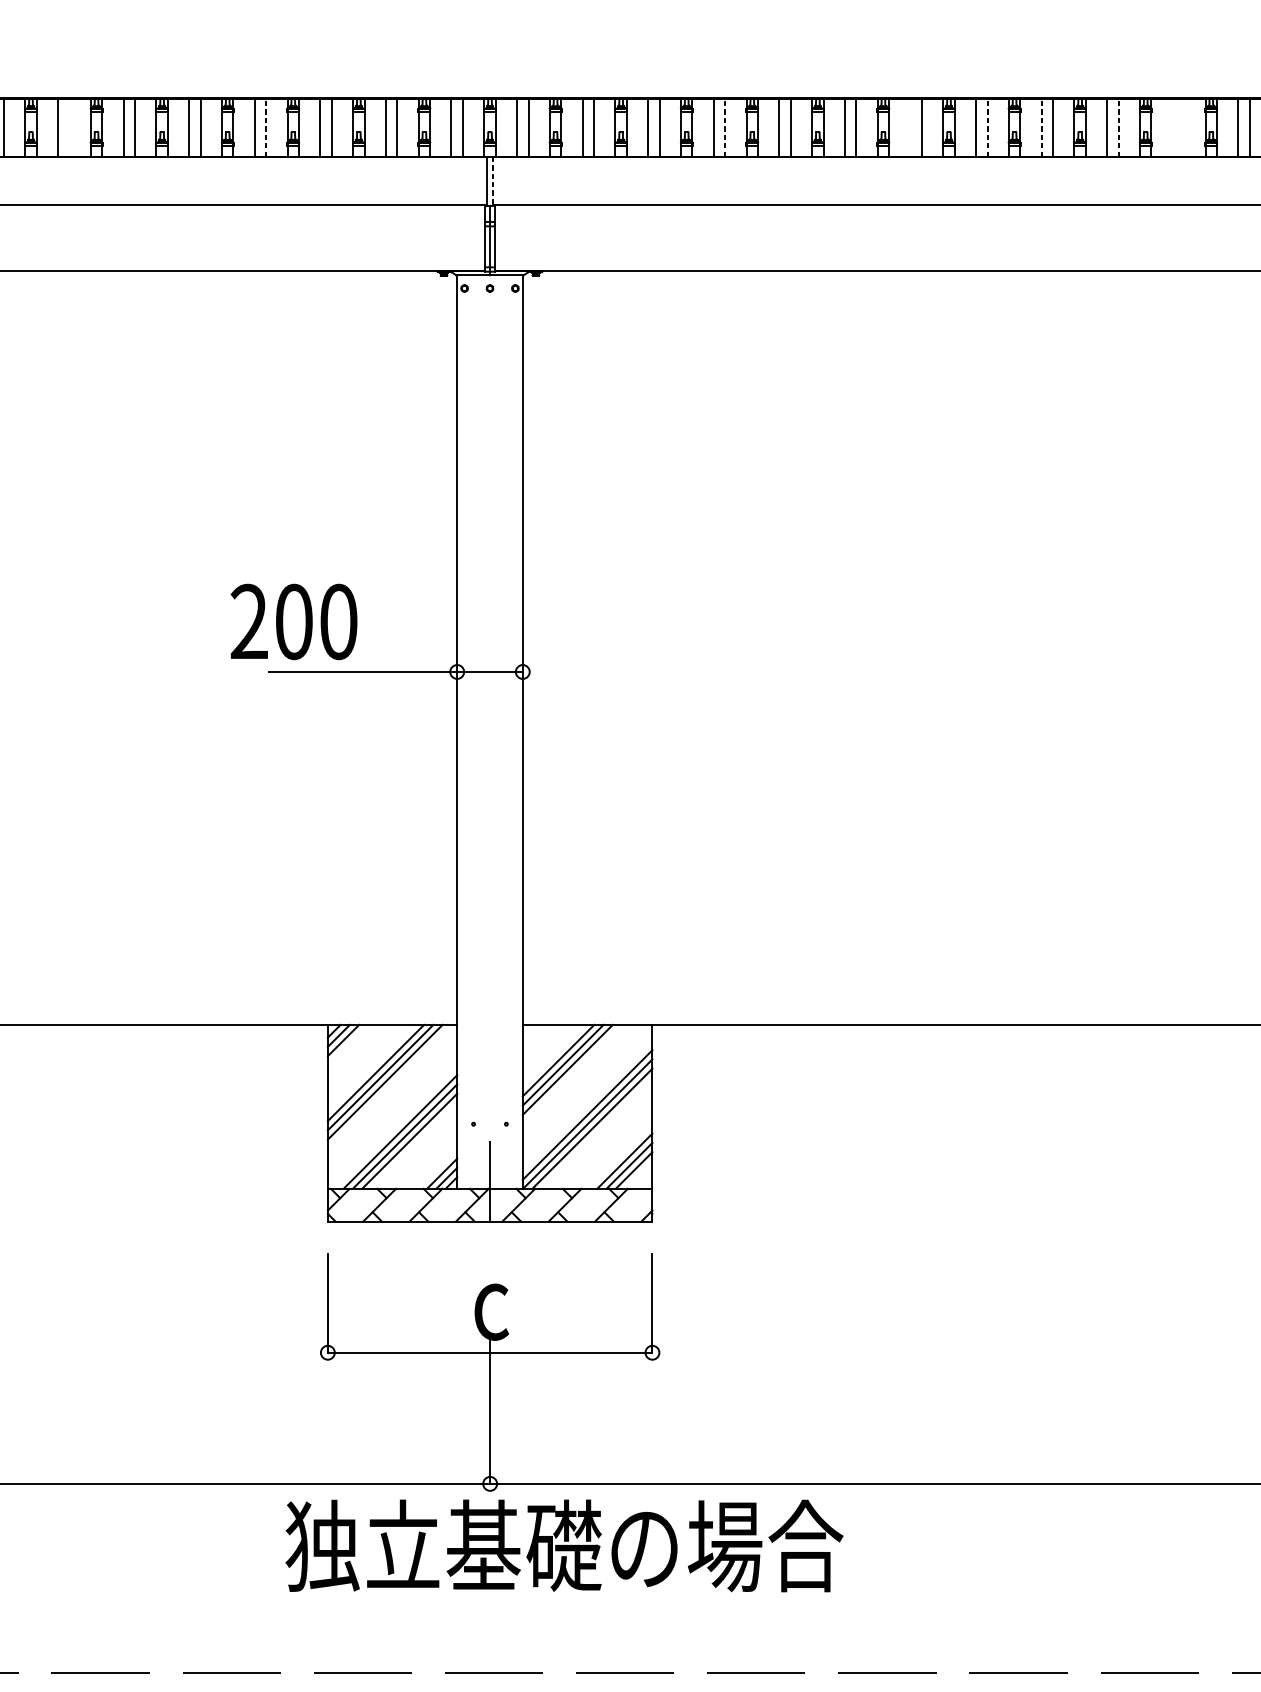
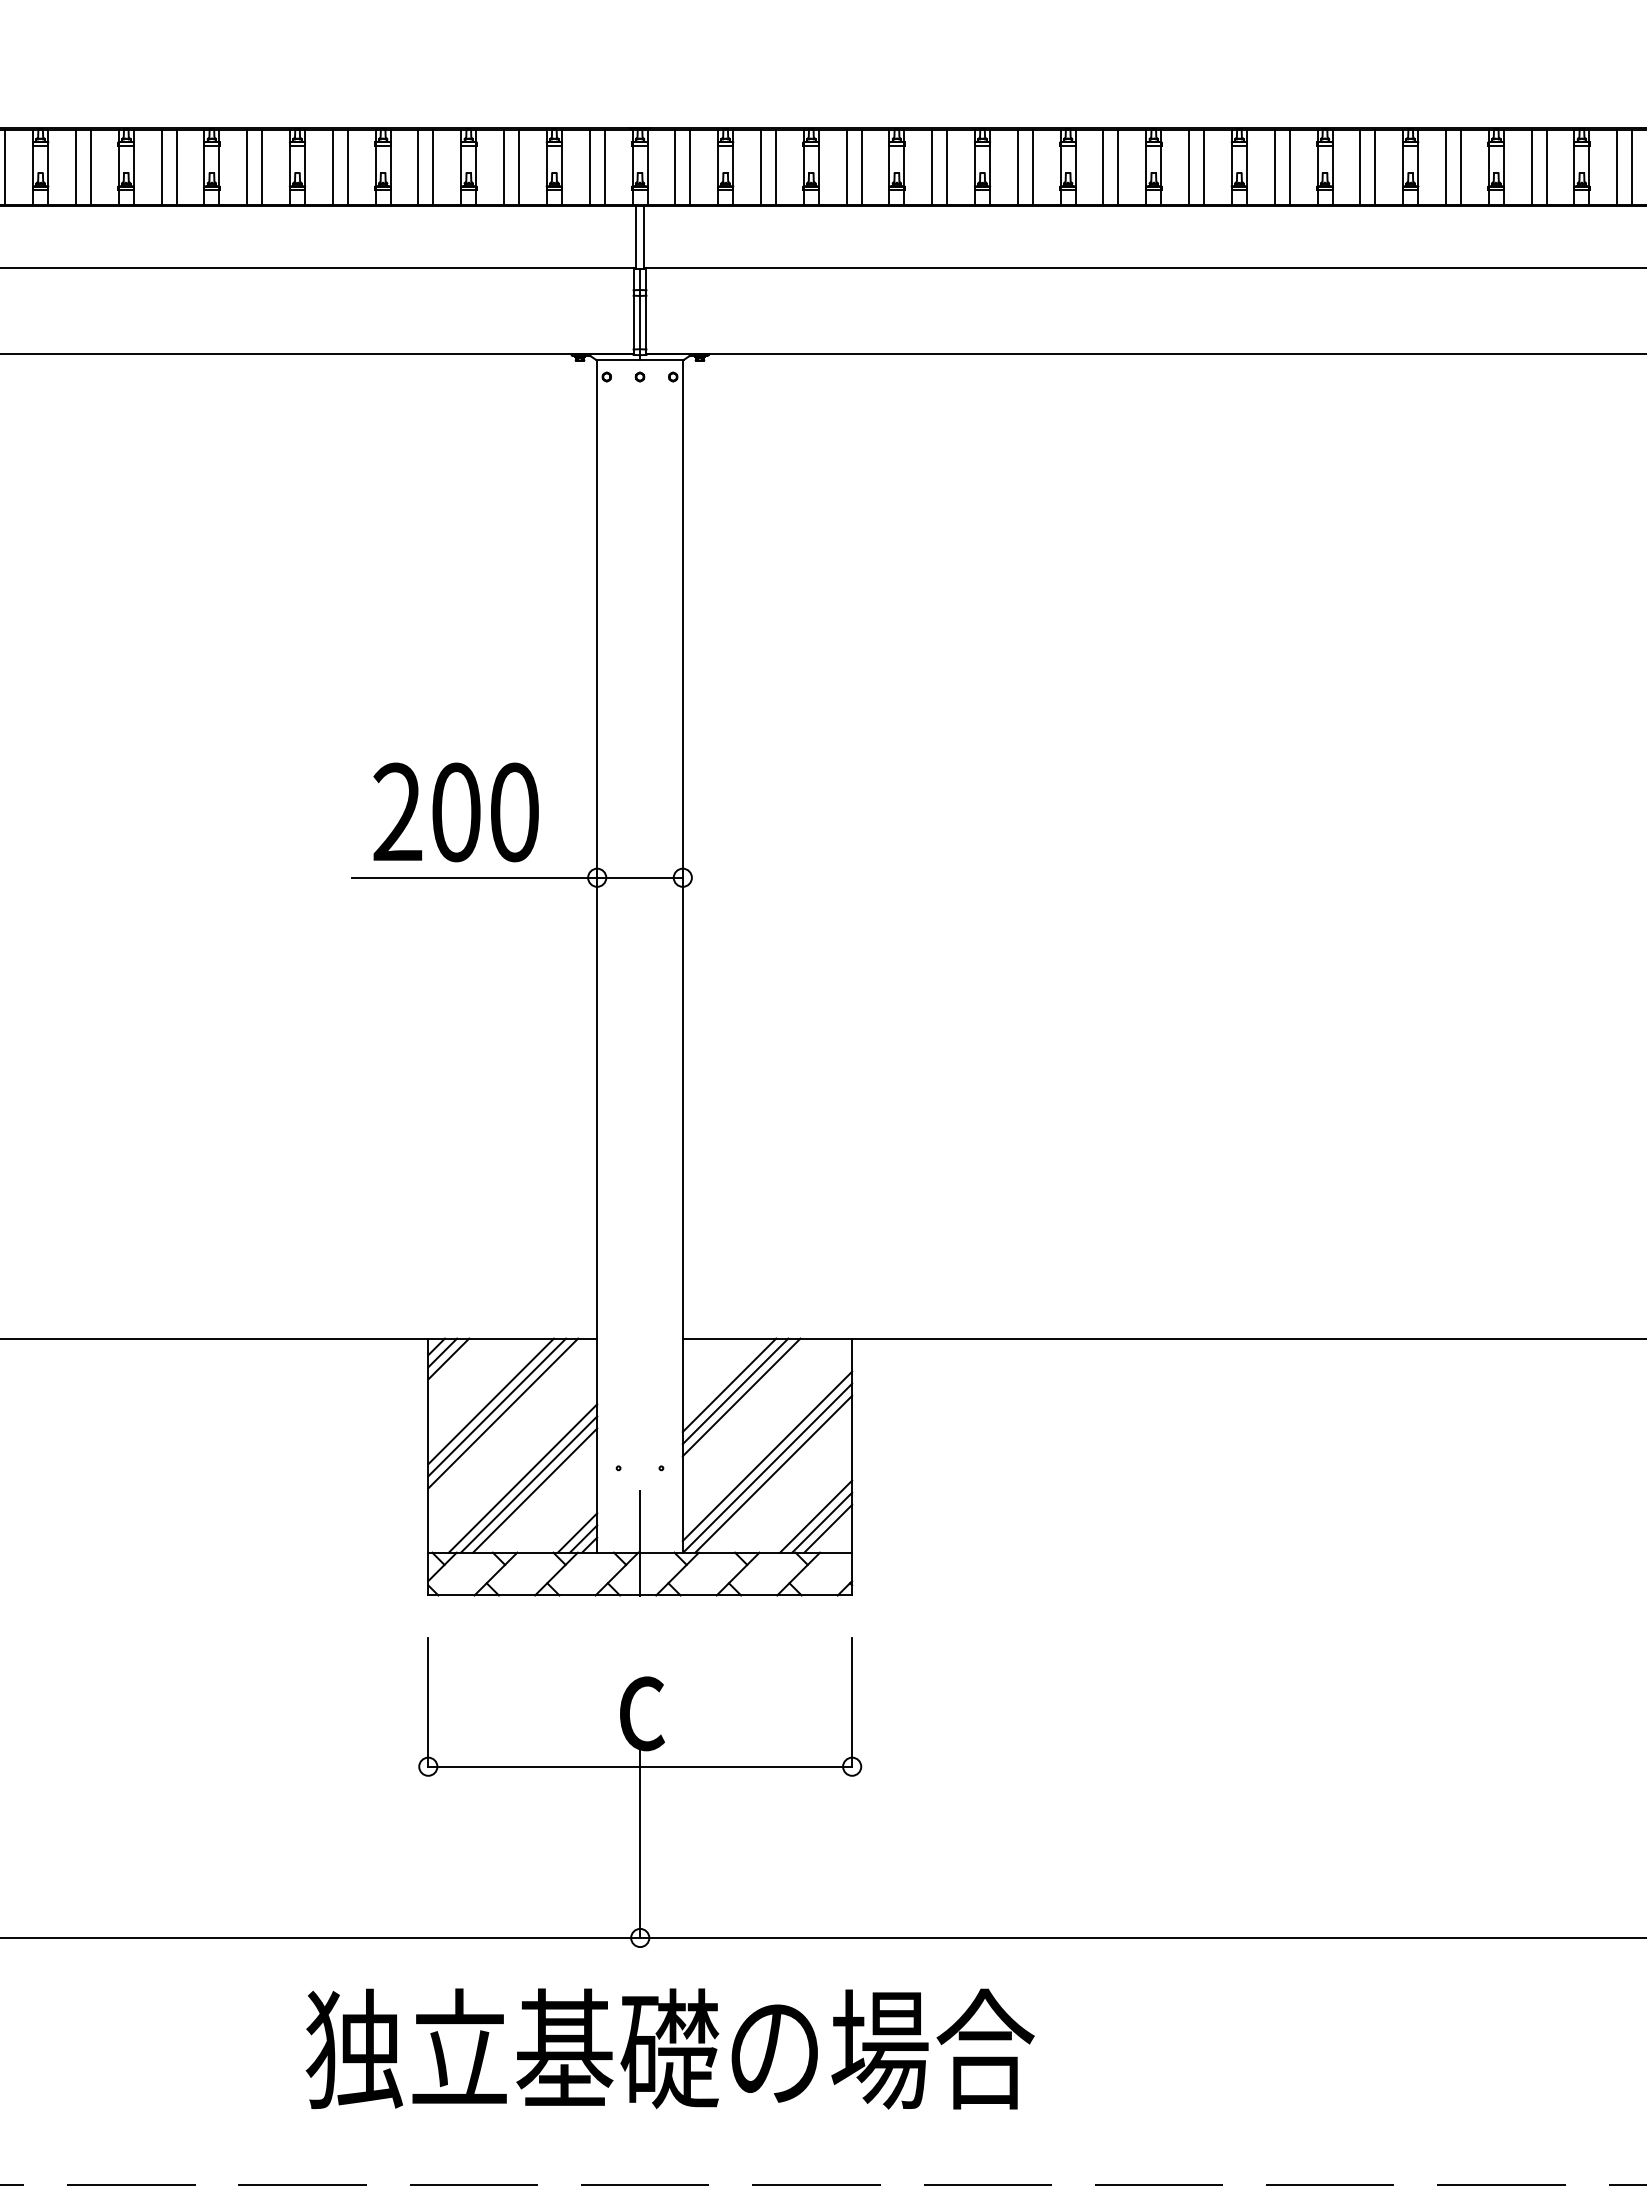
line: (69, 128) -> (90, 167), added
line: (265, 128) -> (347, 167), dashed -> solid
line: (725, 128) -> (947, 167), dashed -> solid
line: (910, 128) -> (1189, 167), added
line: (987, 128) -> (1289, 167), dashed -> solid
line: (1041, 128) -> (1360, 167), dashed -> solid
line: (1118, 128) -> (1460, 167), dashed -> solid
line: (1172, 128) -> (1531, 167), added
line: (1184, 128) -> (1546, 167), added
line: (493, 180) -> (644, 236), dashed -> solid
text: (293, 622) -> (455, 812), moved
text: (563, 1545) -> (669, 2048), moved

